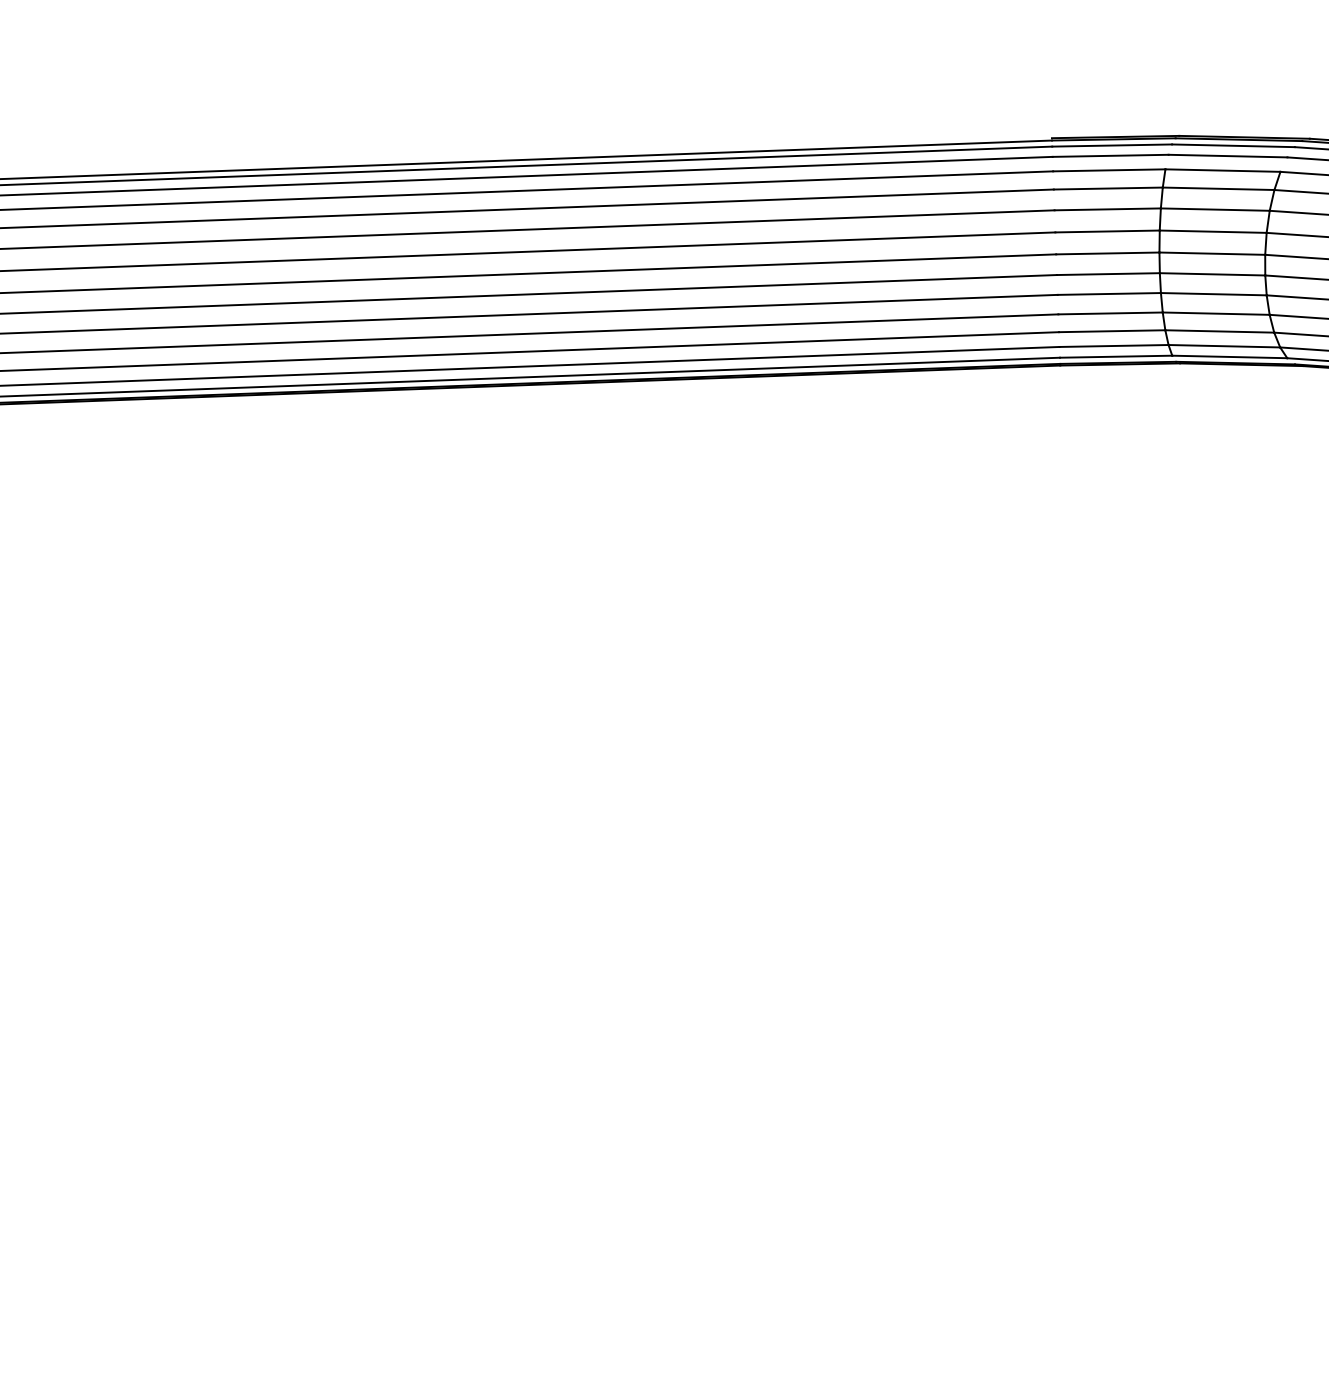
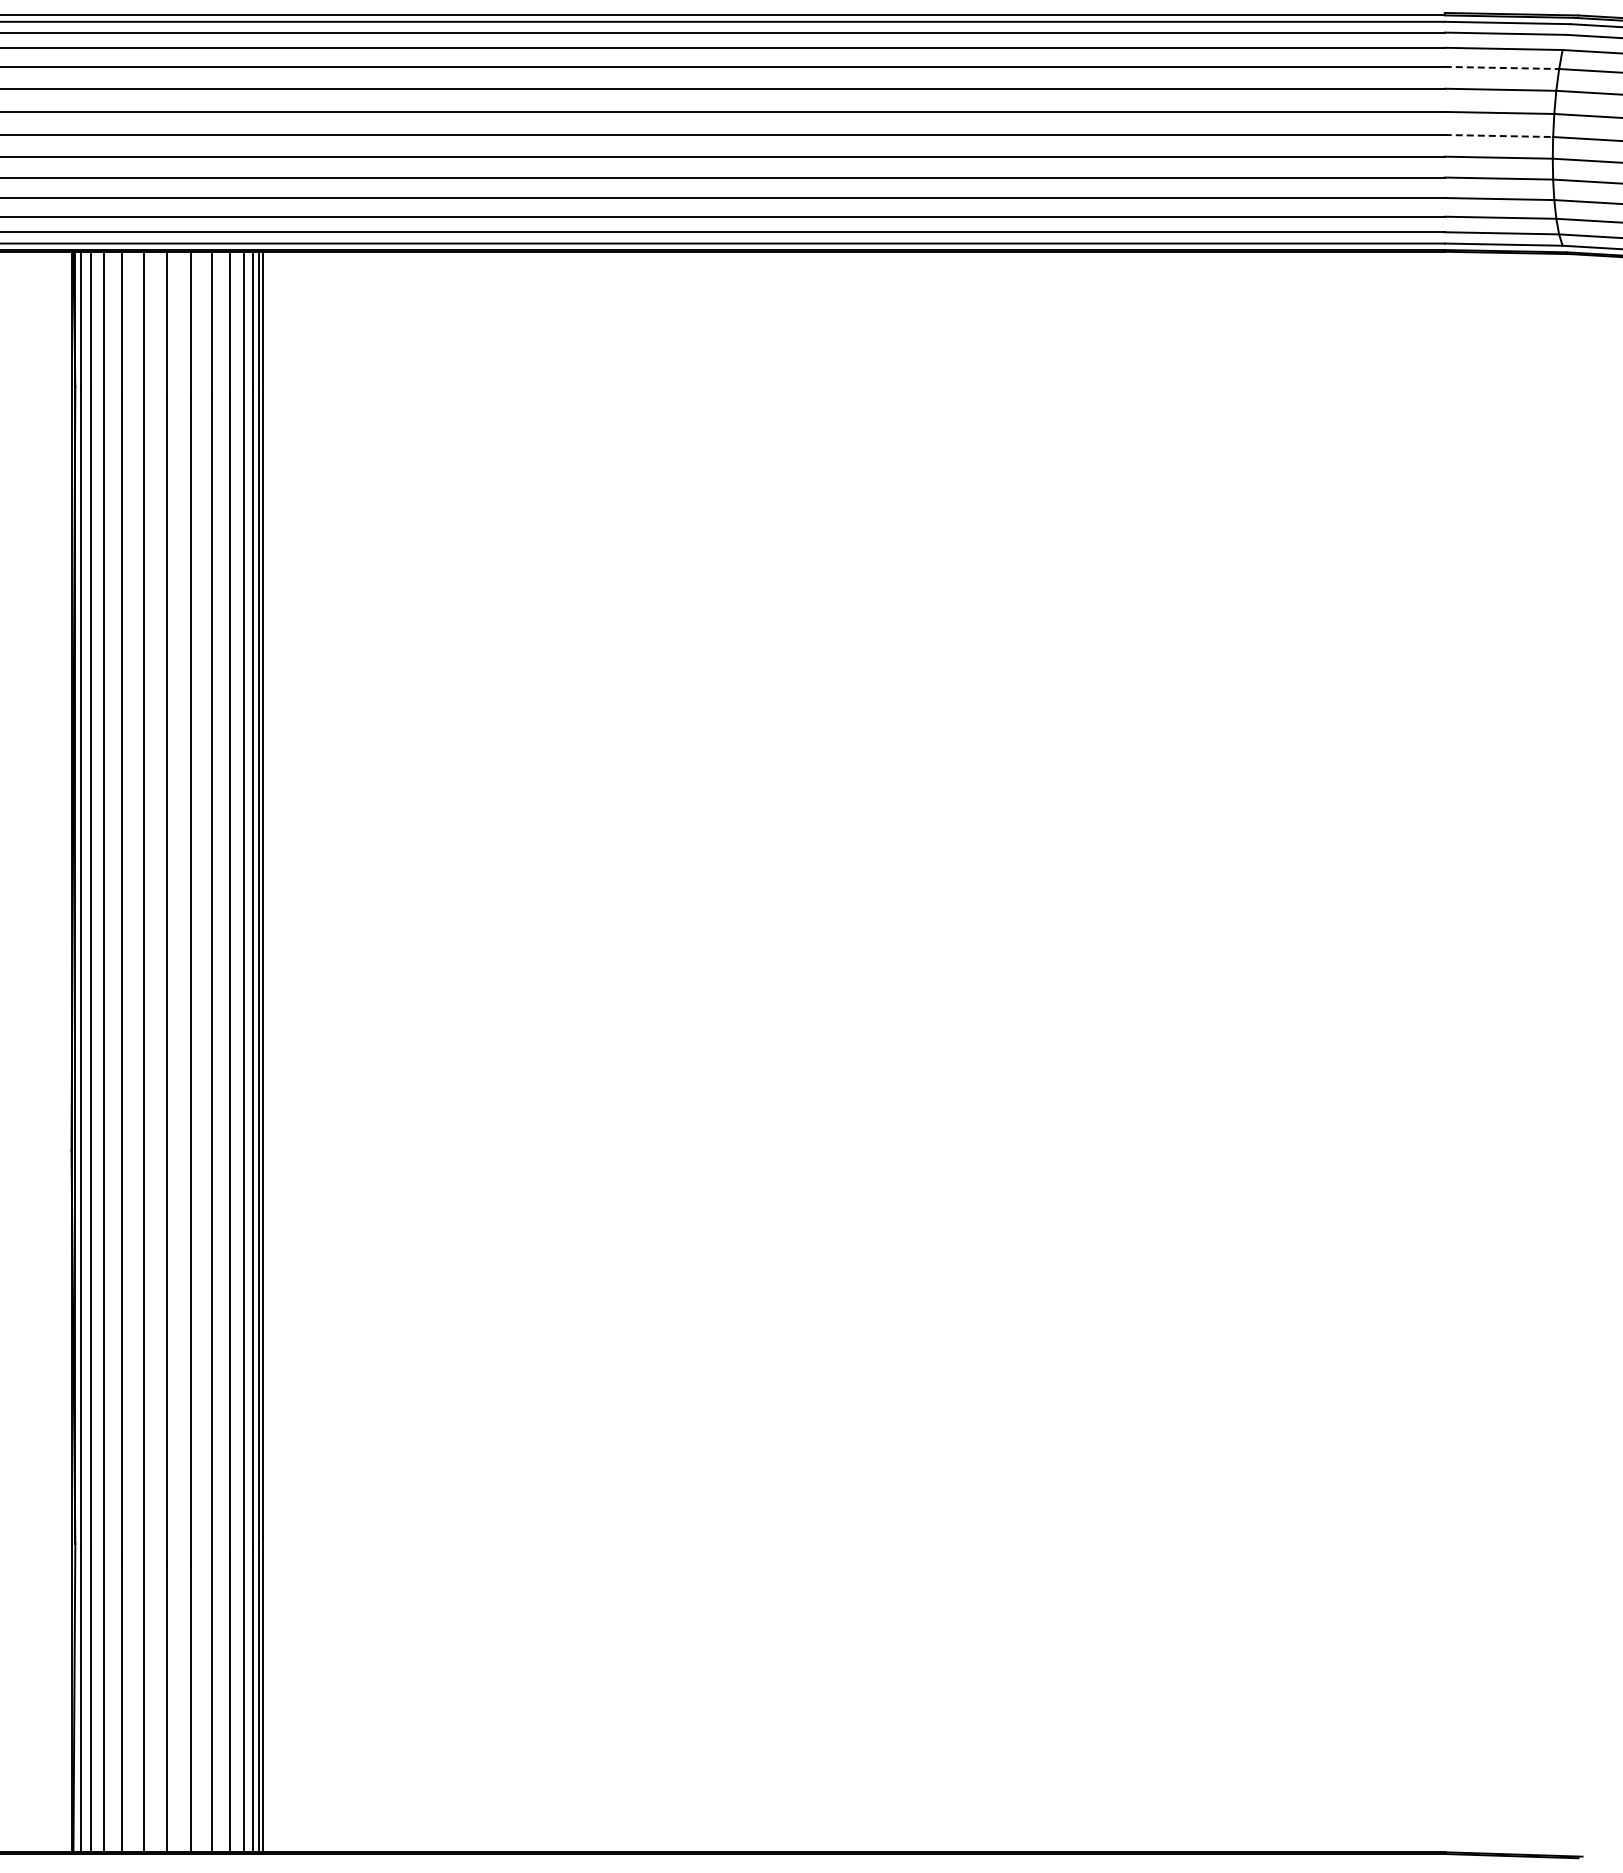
line: (1108, 188) -> (1502, 67), solid -> dashed
line: (1108, 253) -> (1499, 136), solid -> dashed

